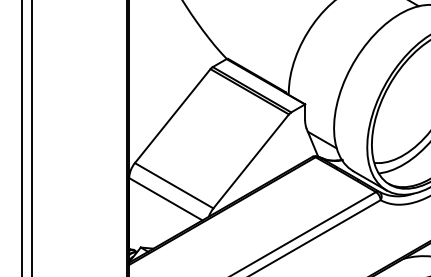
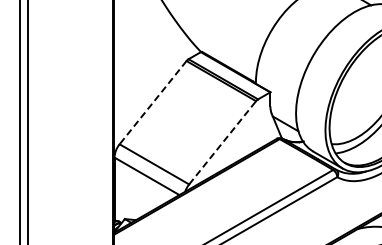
line: (172, 117) -> (152, 103), solid -> dashed
line: (251, 161) -> (222, 142), solid -> dashed

